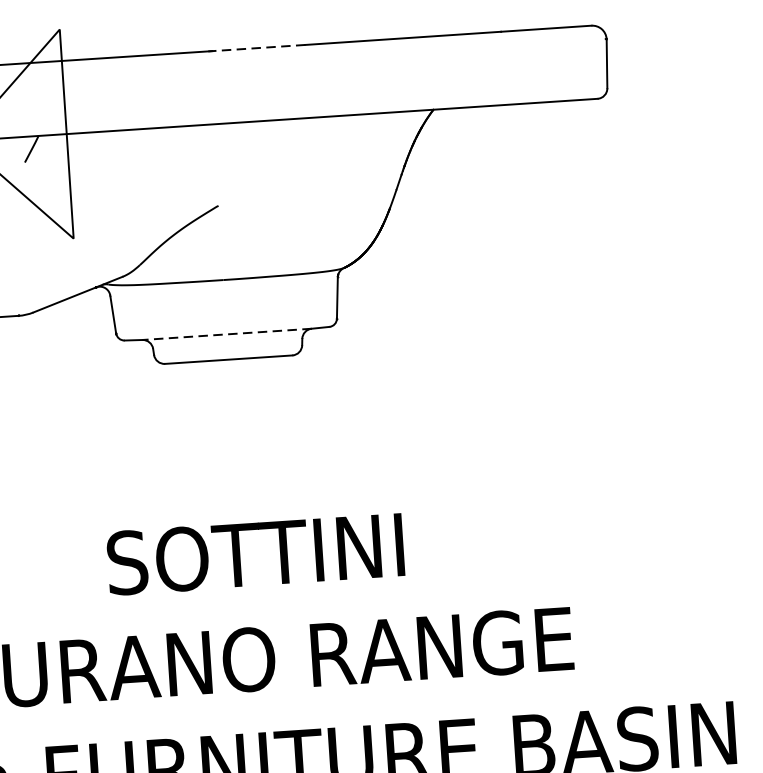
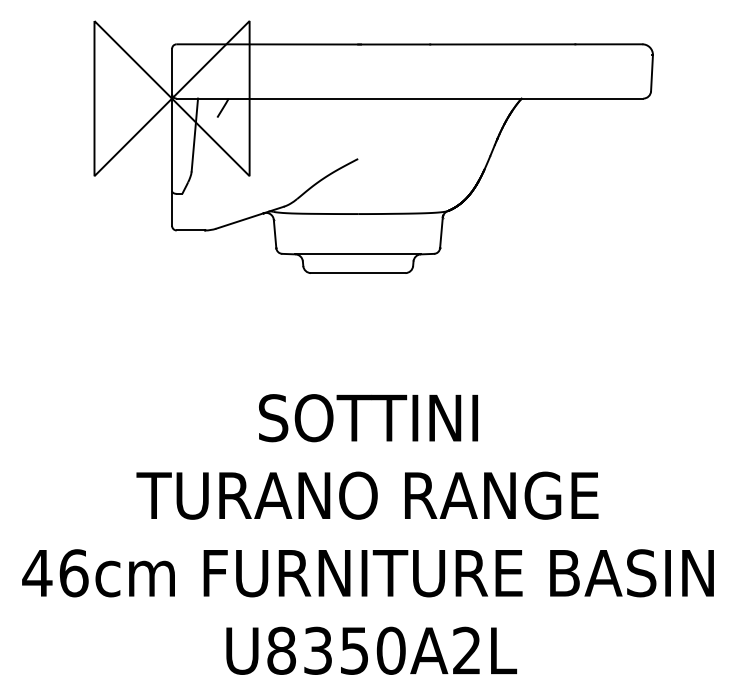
line: (255, 48) -> (393, 44), dashed -> solid
line: (227, 334) -> (358, 254), dashed -> solid

